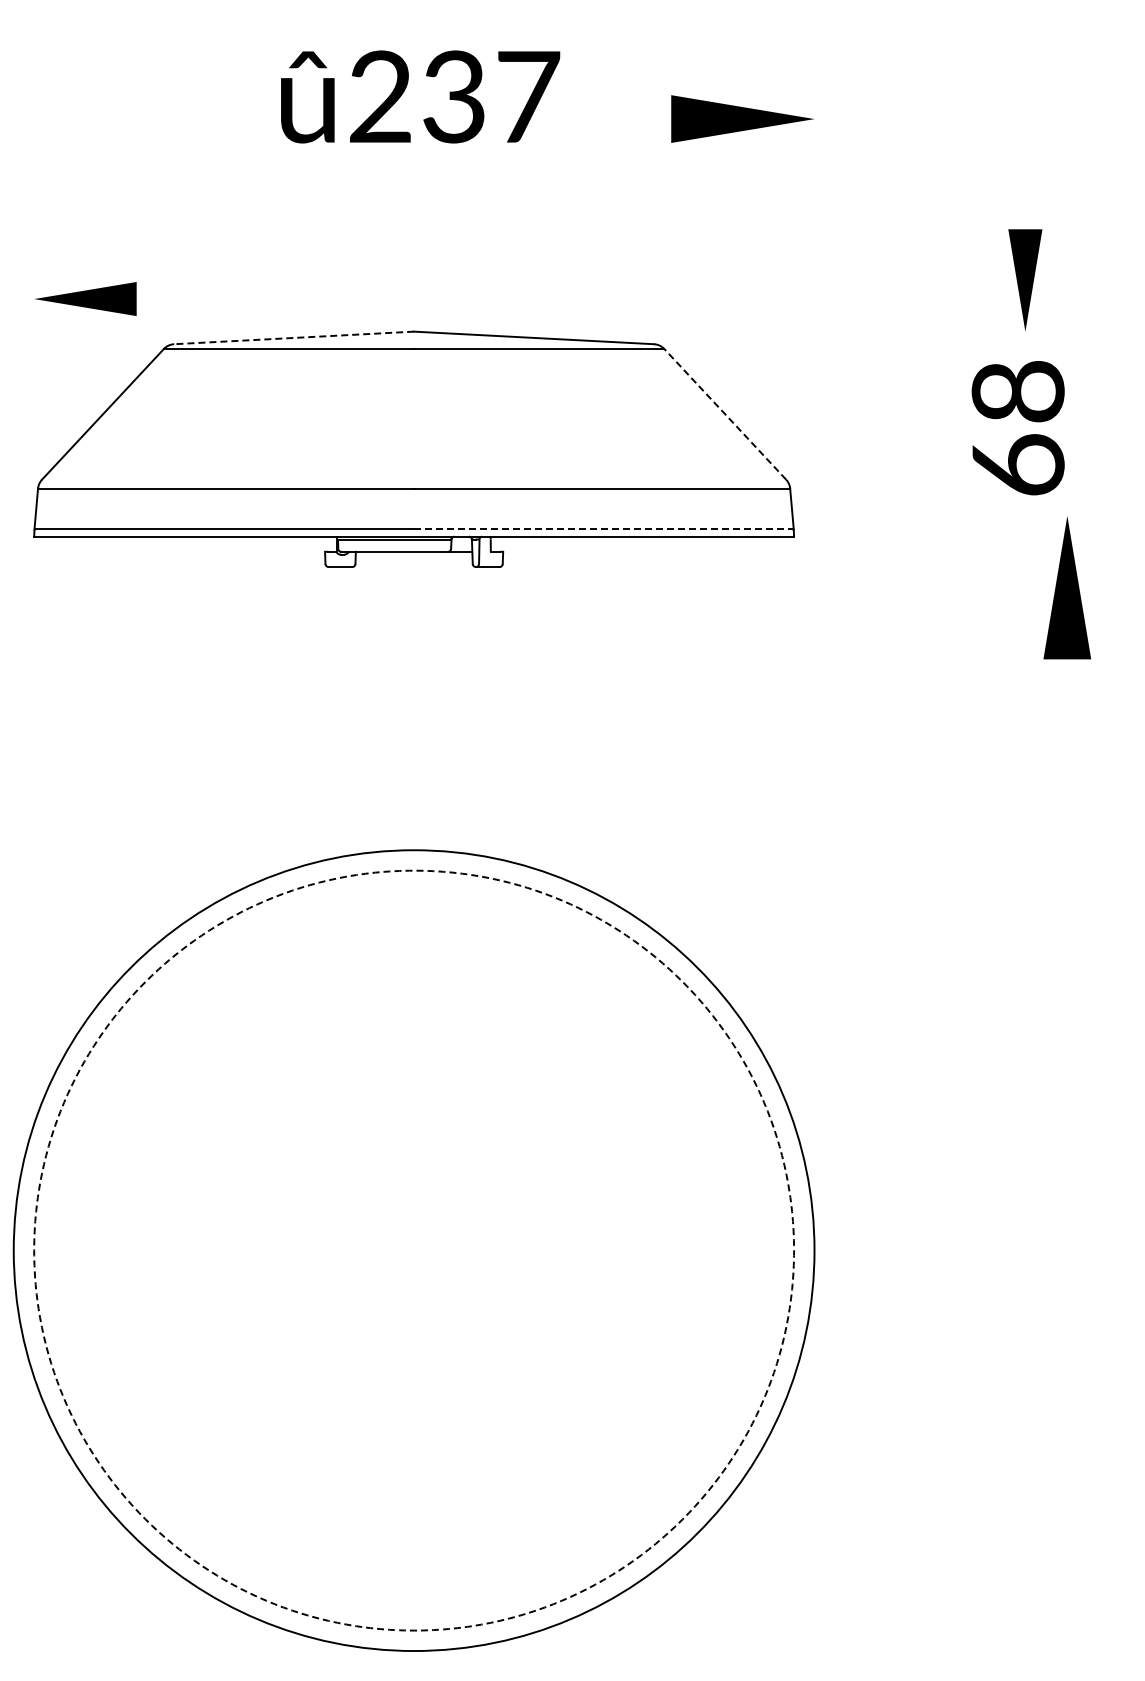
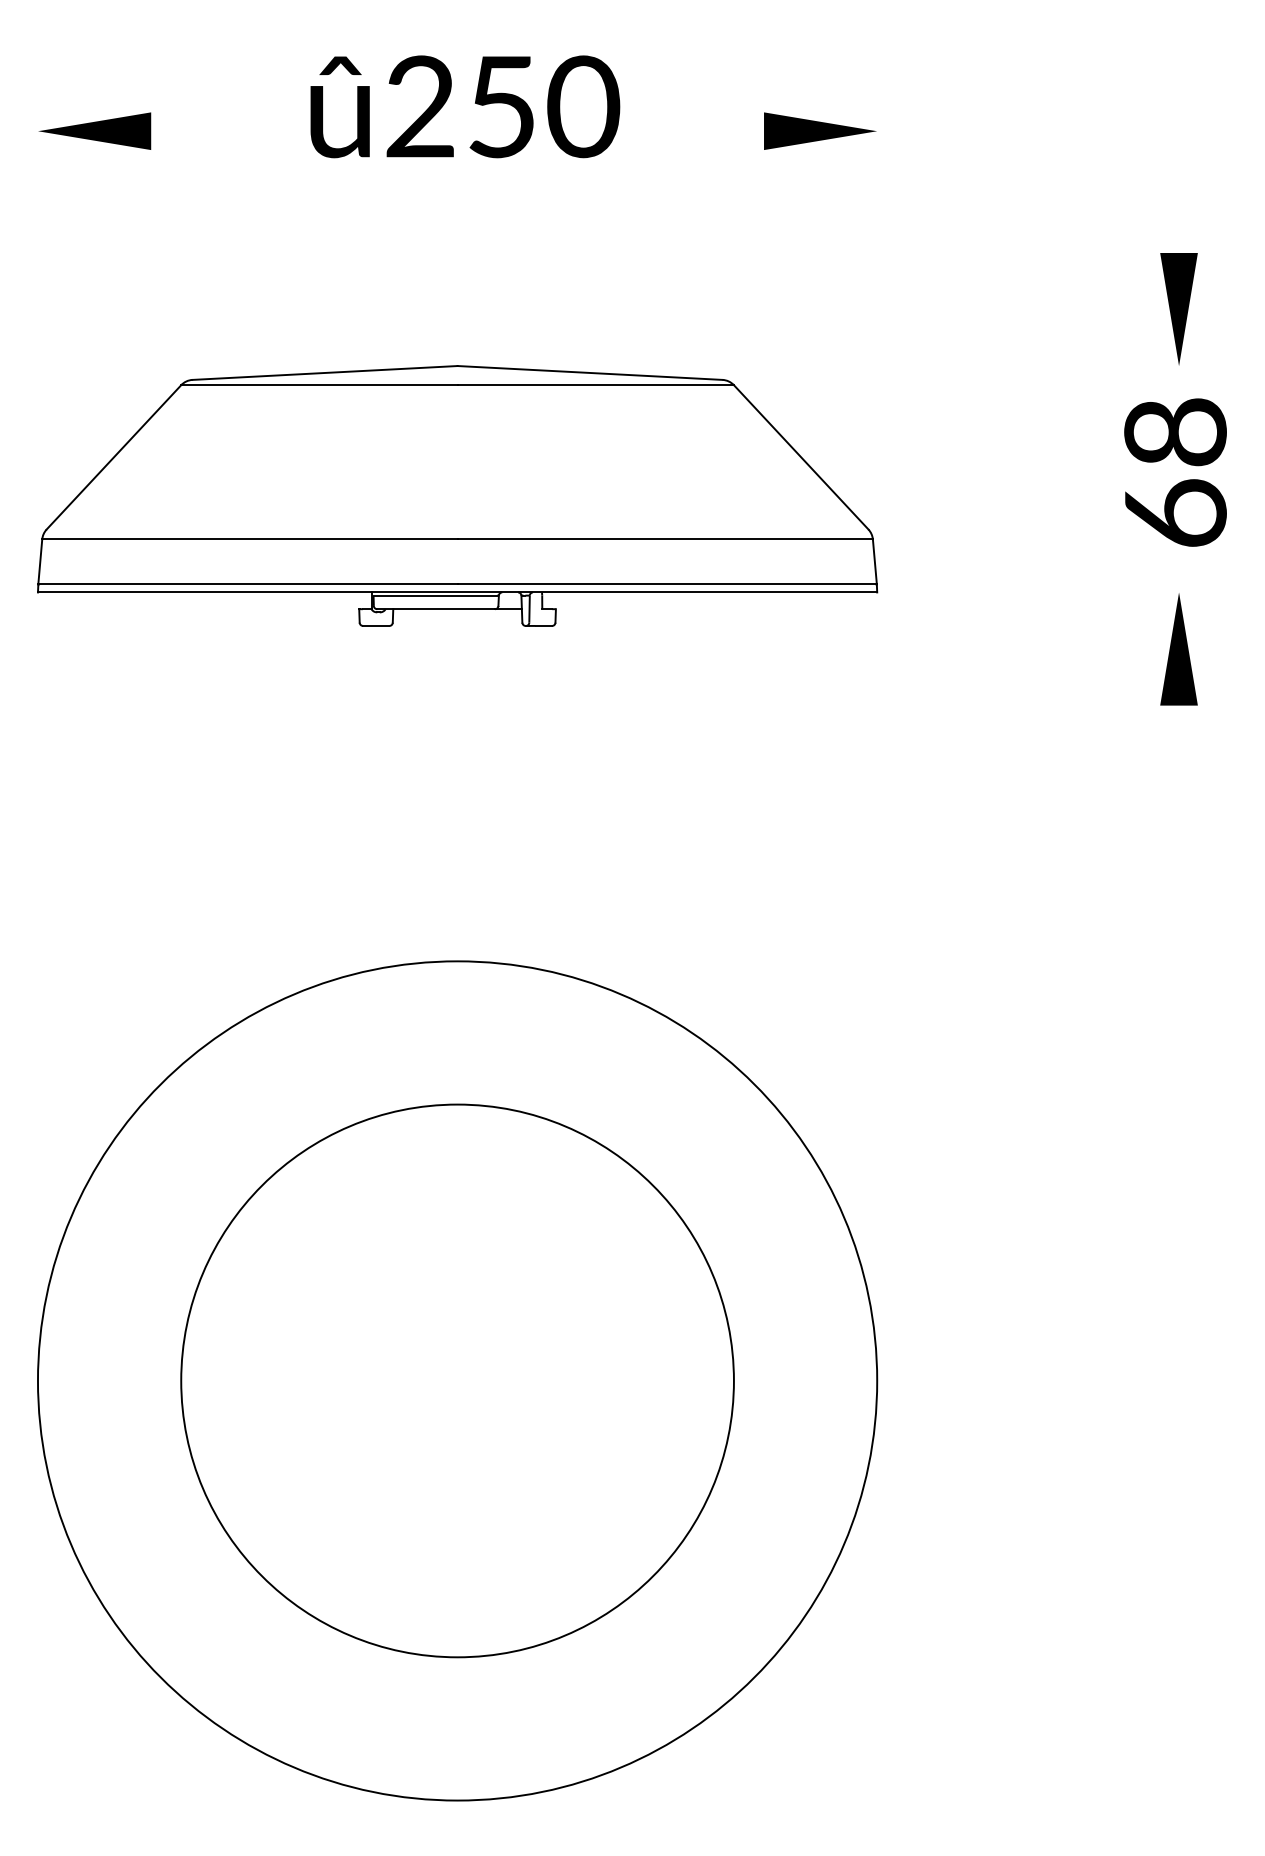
text: (492, 96) -> (544, 106), 237 -> 250
part: (742, 118) -> (820, 130), size x0.71
part: (1025, 279) -> (1179, 308), moved
part: (85, 298) -> (94, 130), moved
line: (293, 337) -> (324, 372), dashed -> solid
line: (724, 413) -> (800, 456), dashed -> solid
text: (1017, 428) -> (1174, 472), moved
line: (603, 529) -> (666, 584), dashed -> solid
part: (1067, 588) -> (1179, 649), size x0.71
circle: (413, 1250) -> (456, 1380), size x0.62
circle: (414, 1250) -> (458, 1380), dashed -> solid

